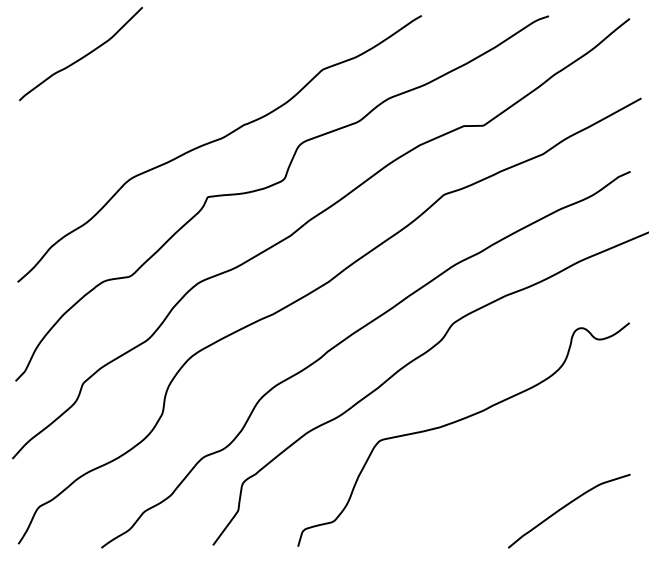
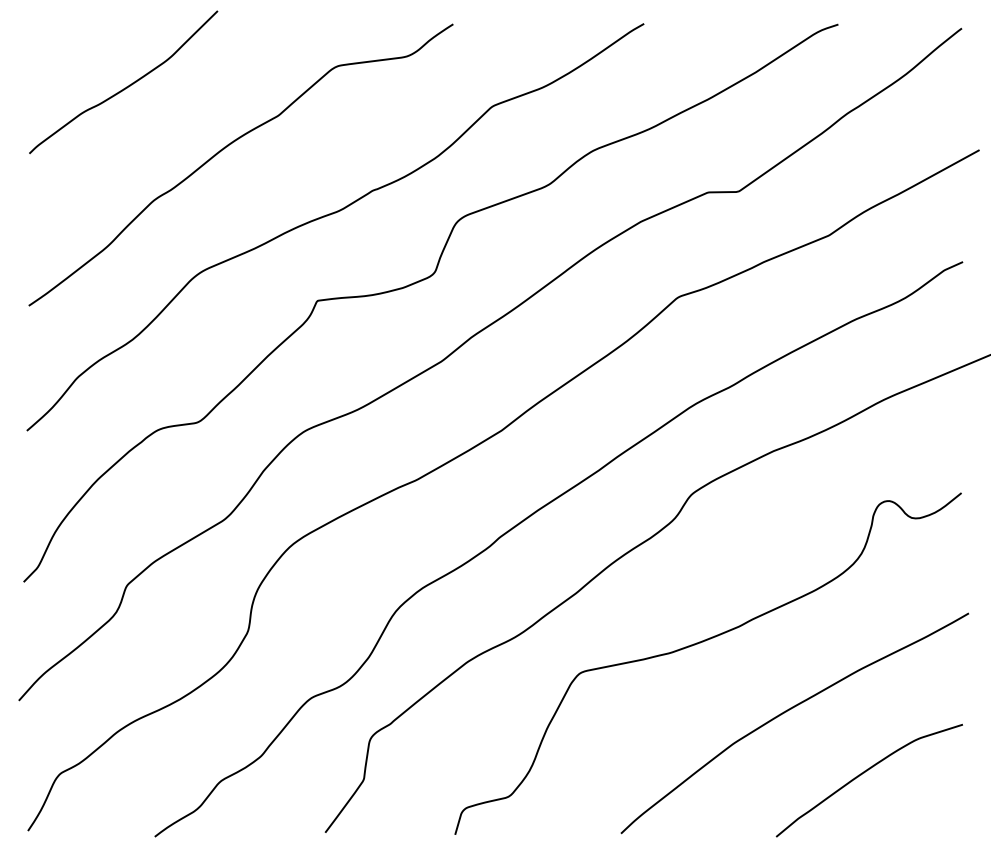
curve: (148, 97) -> (226, 148), added
curve: (514, 467) -> (785, 713), added

